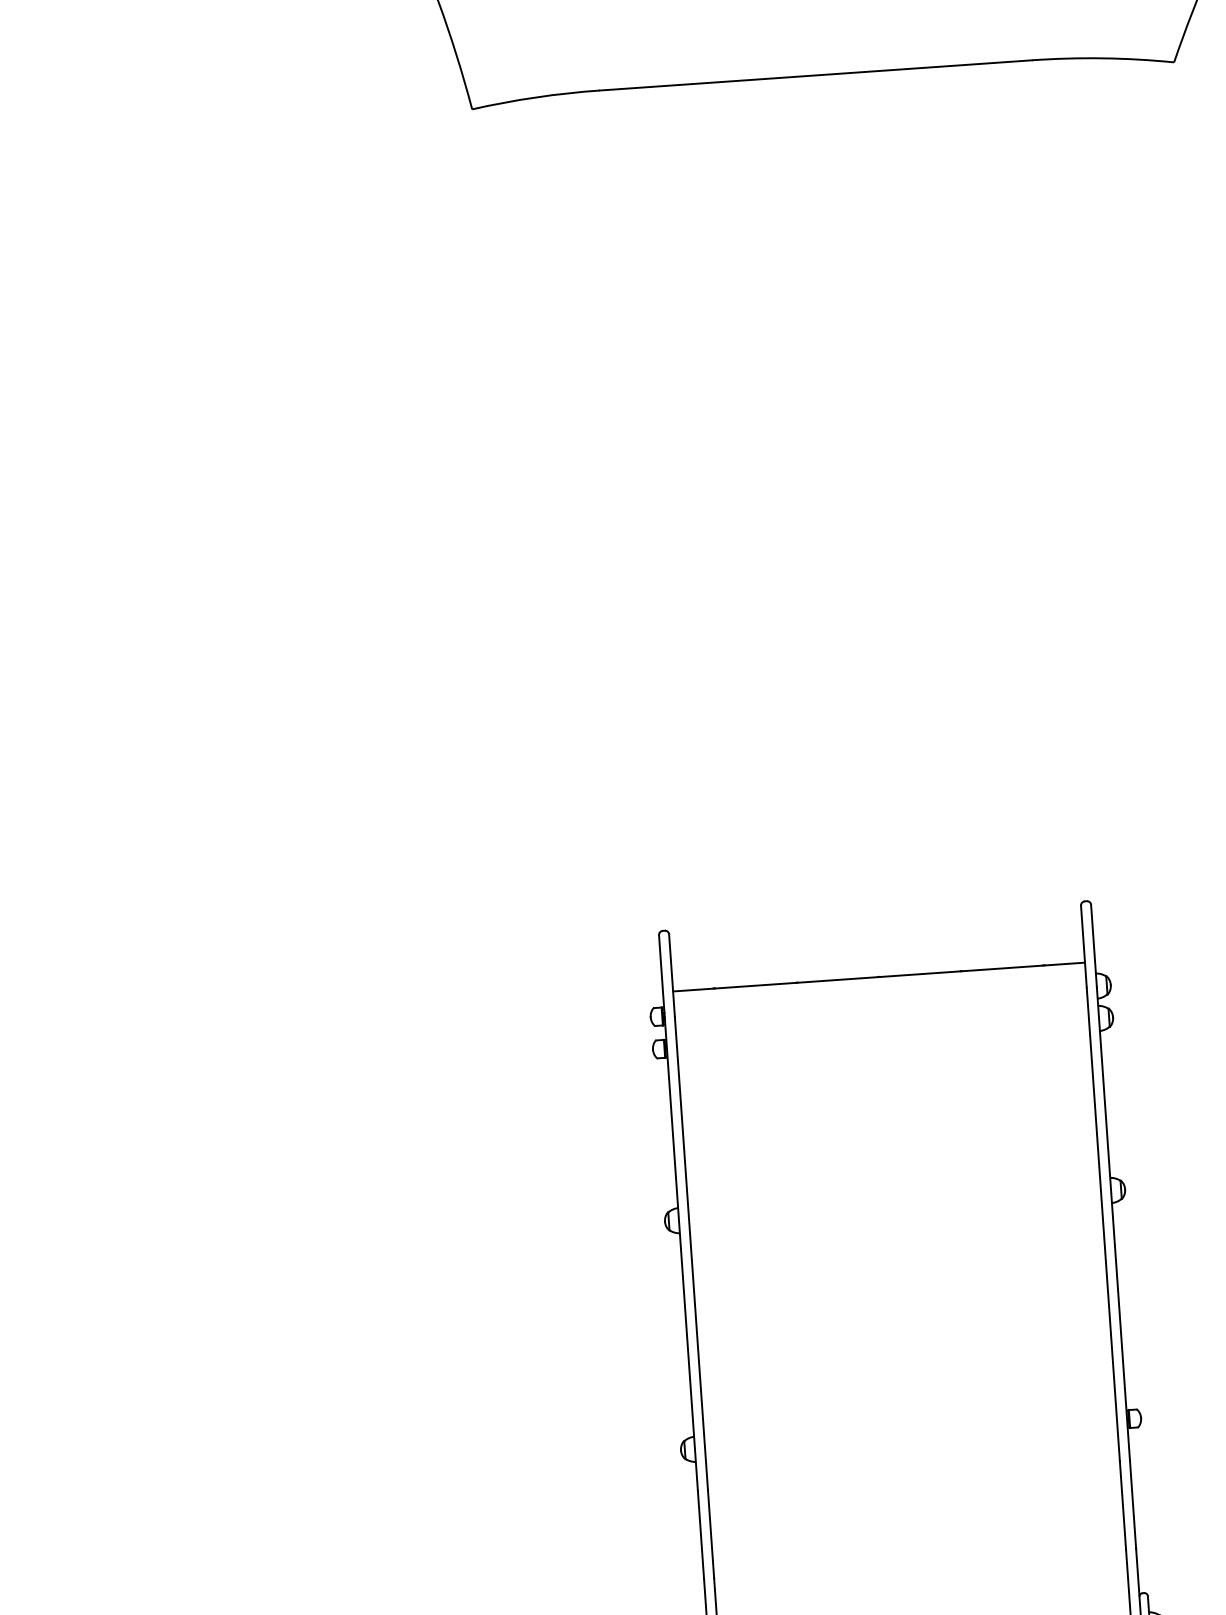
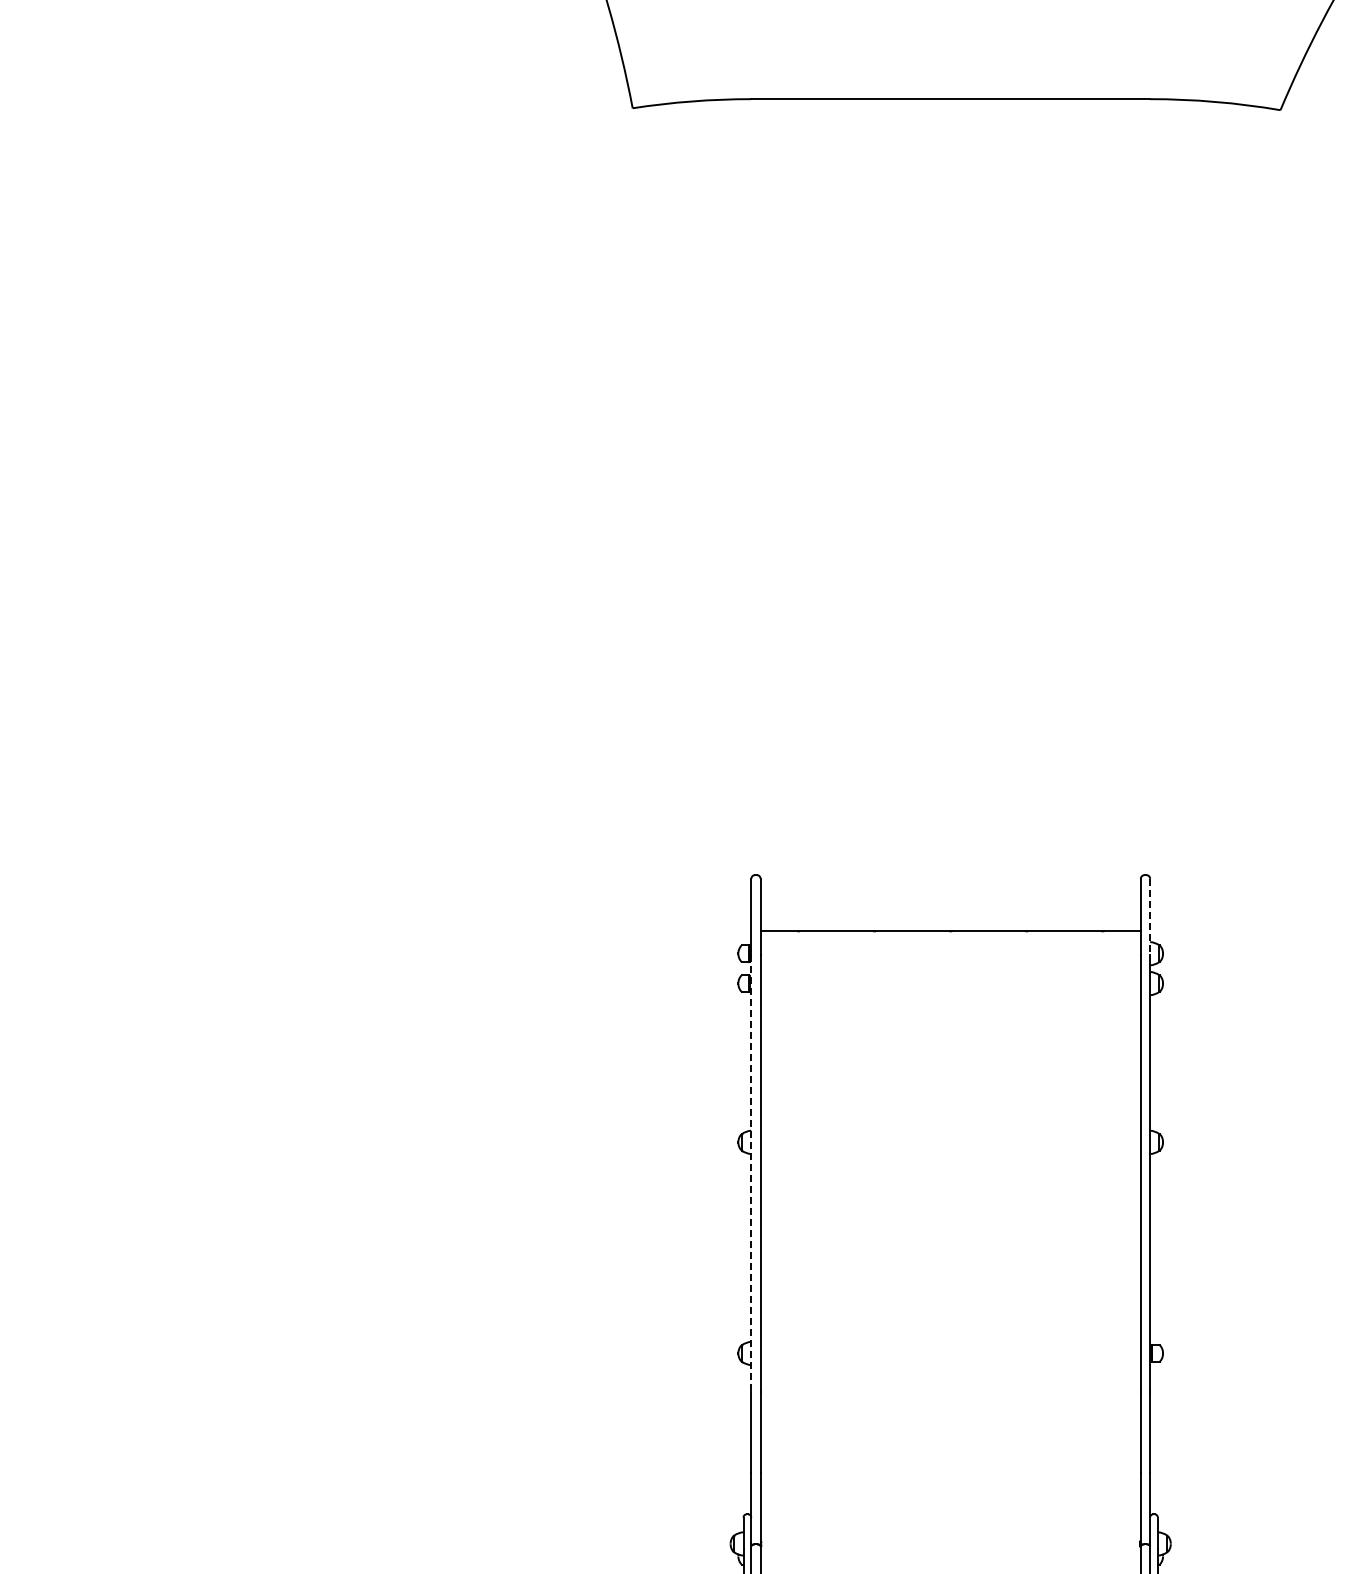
line: (1094, 945) -> (1150, 916), solid -> dashed
line: (681, 1254) -> (751, 1173), solid -> dashed

